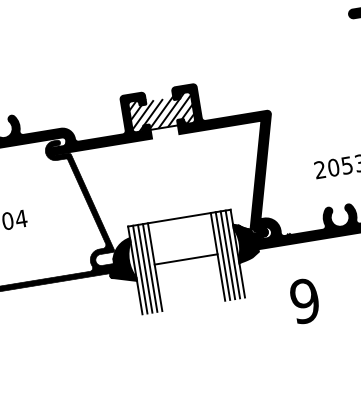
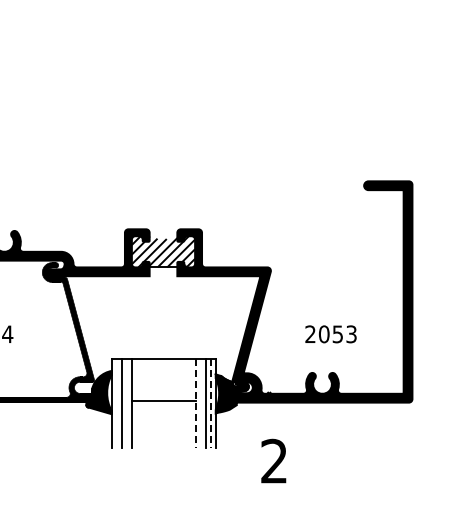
line: (222, 255) -> (200, 403), removed
line: (232, 255) -> (210, 404), solid -> dashed
line: (218, 257) -> (195, 404), solid -> dashed
line: (149, 267) -> (126, 403), removed
line: (139, 269) -> (116, 403), removed
text: (304, 300) -> (273, 460), 9 -> 2

